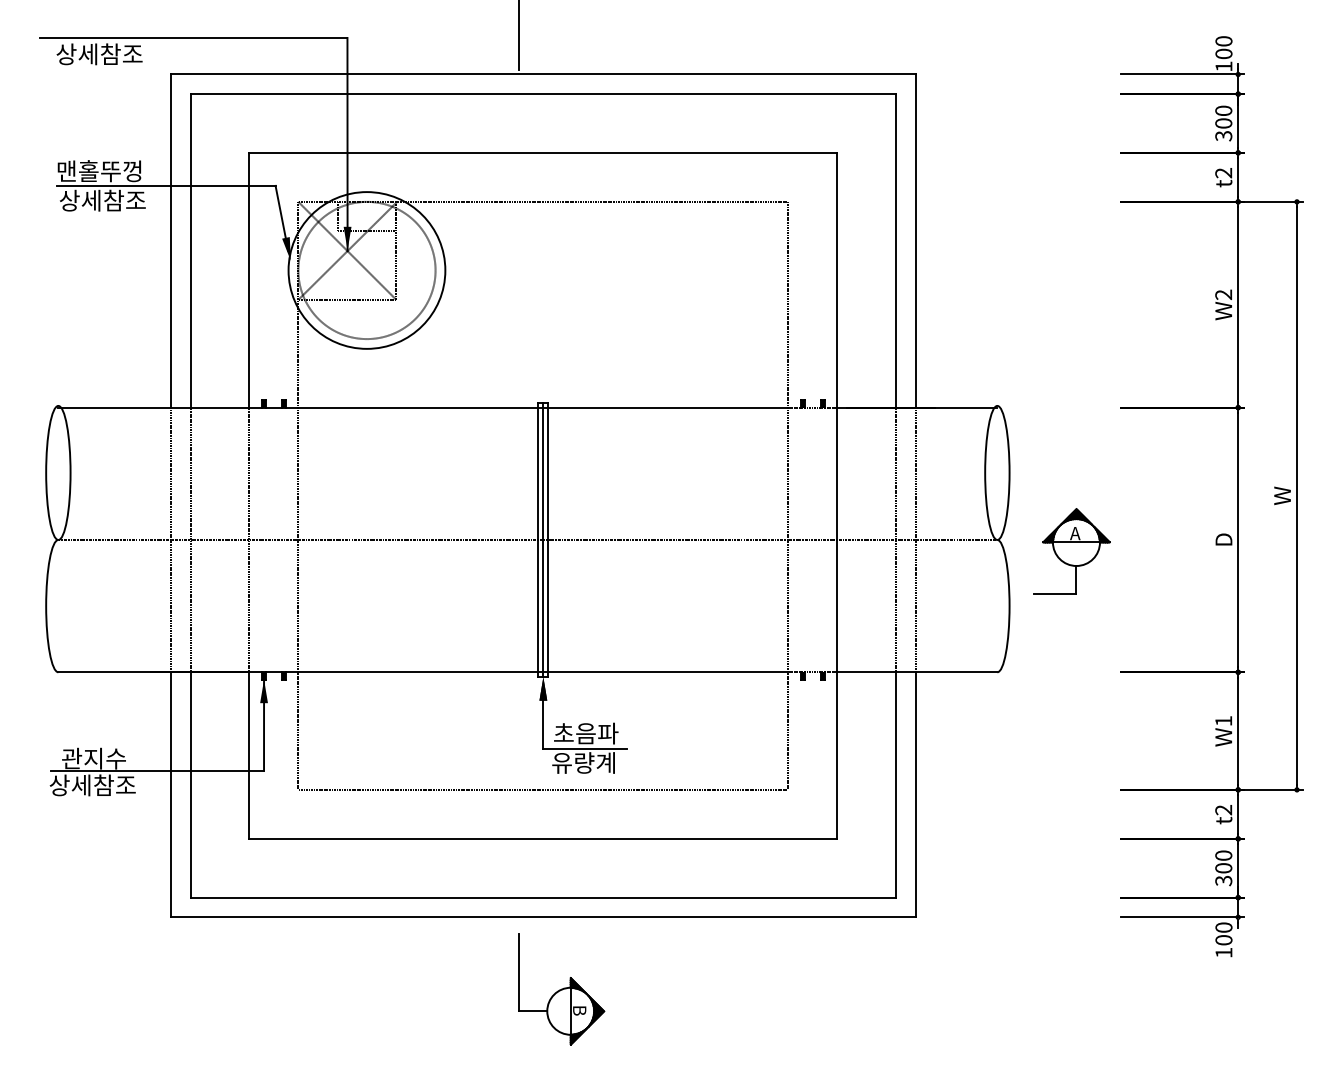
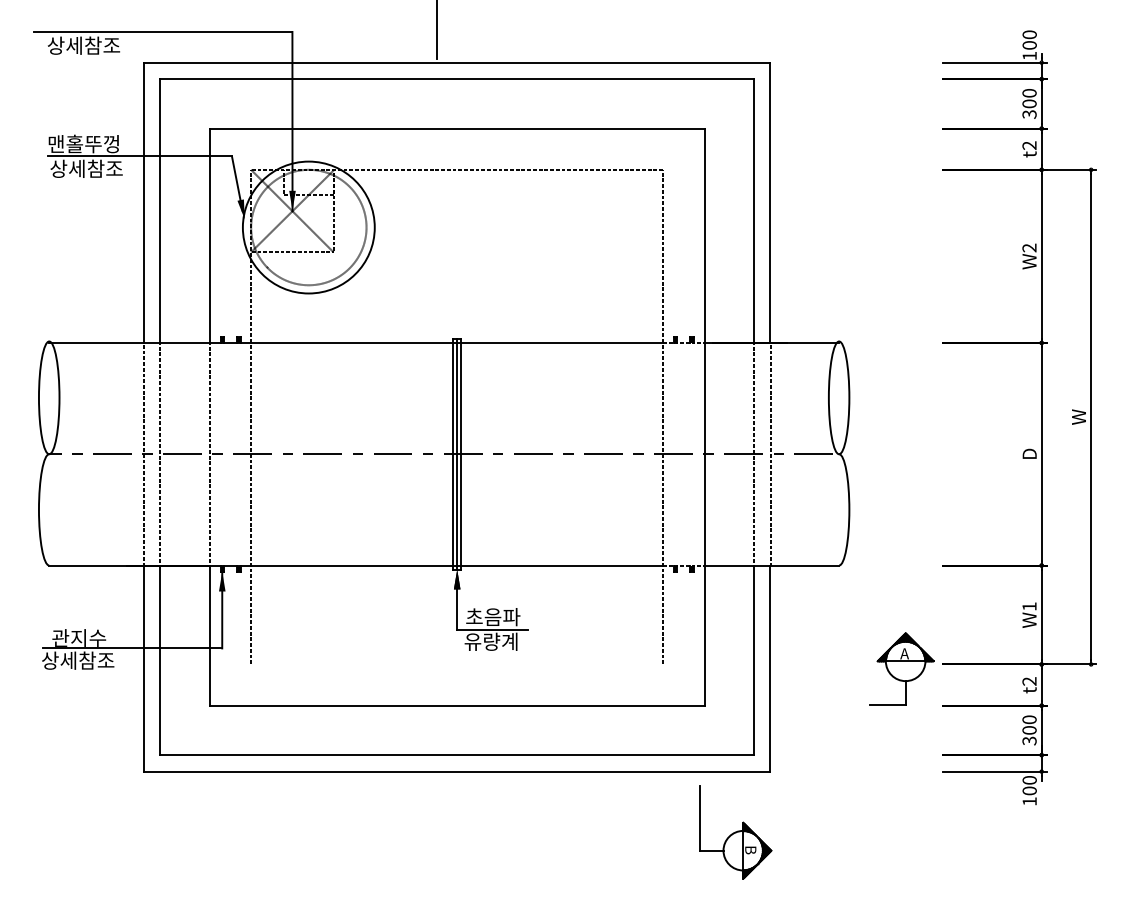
part: (1071, 550) -> (901, 668), moved
line: (543, 789) -> (457, 664), removed
part: (561, 989) -> (735, 832), moved

